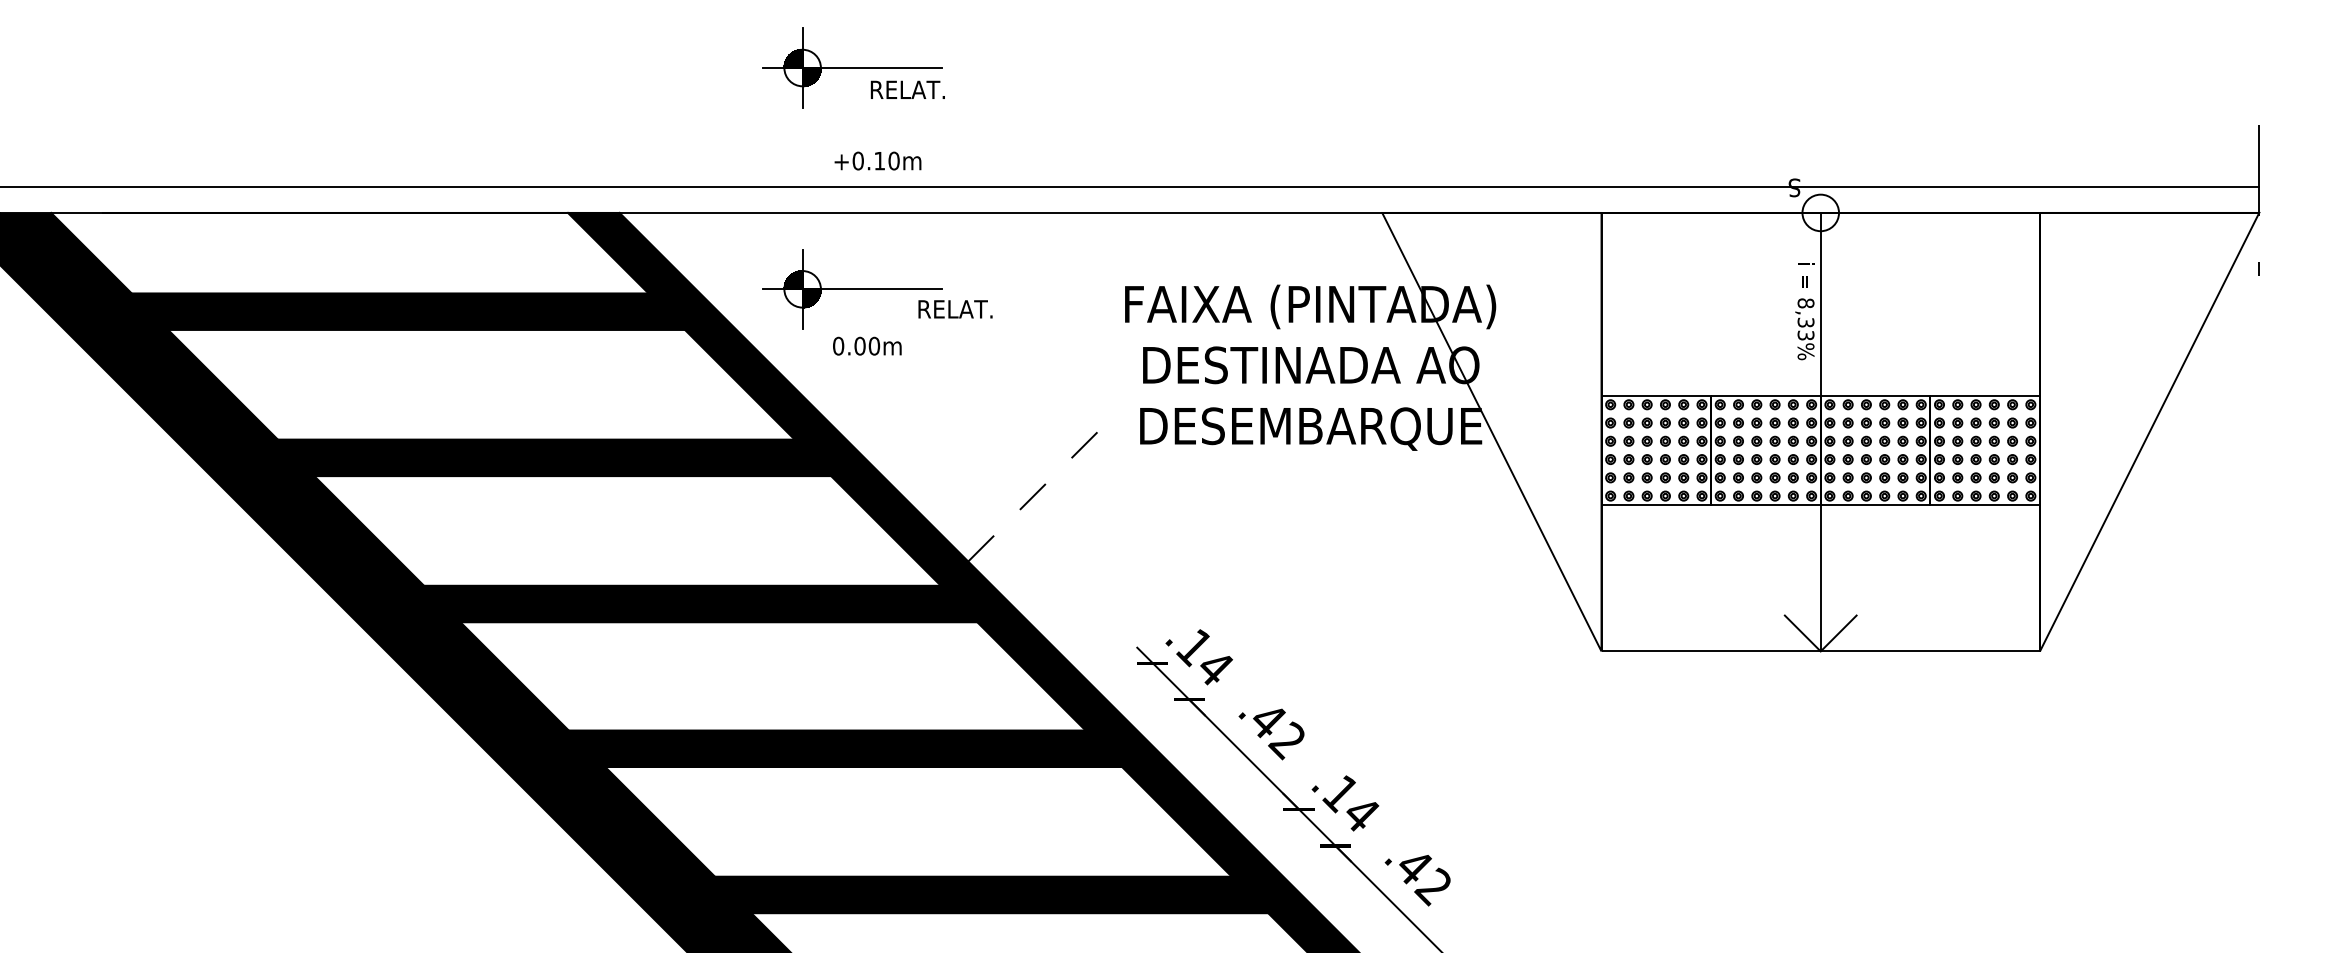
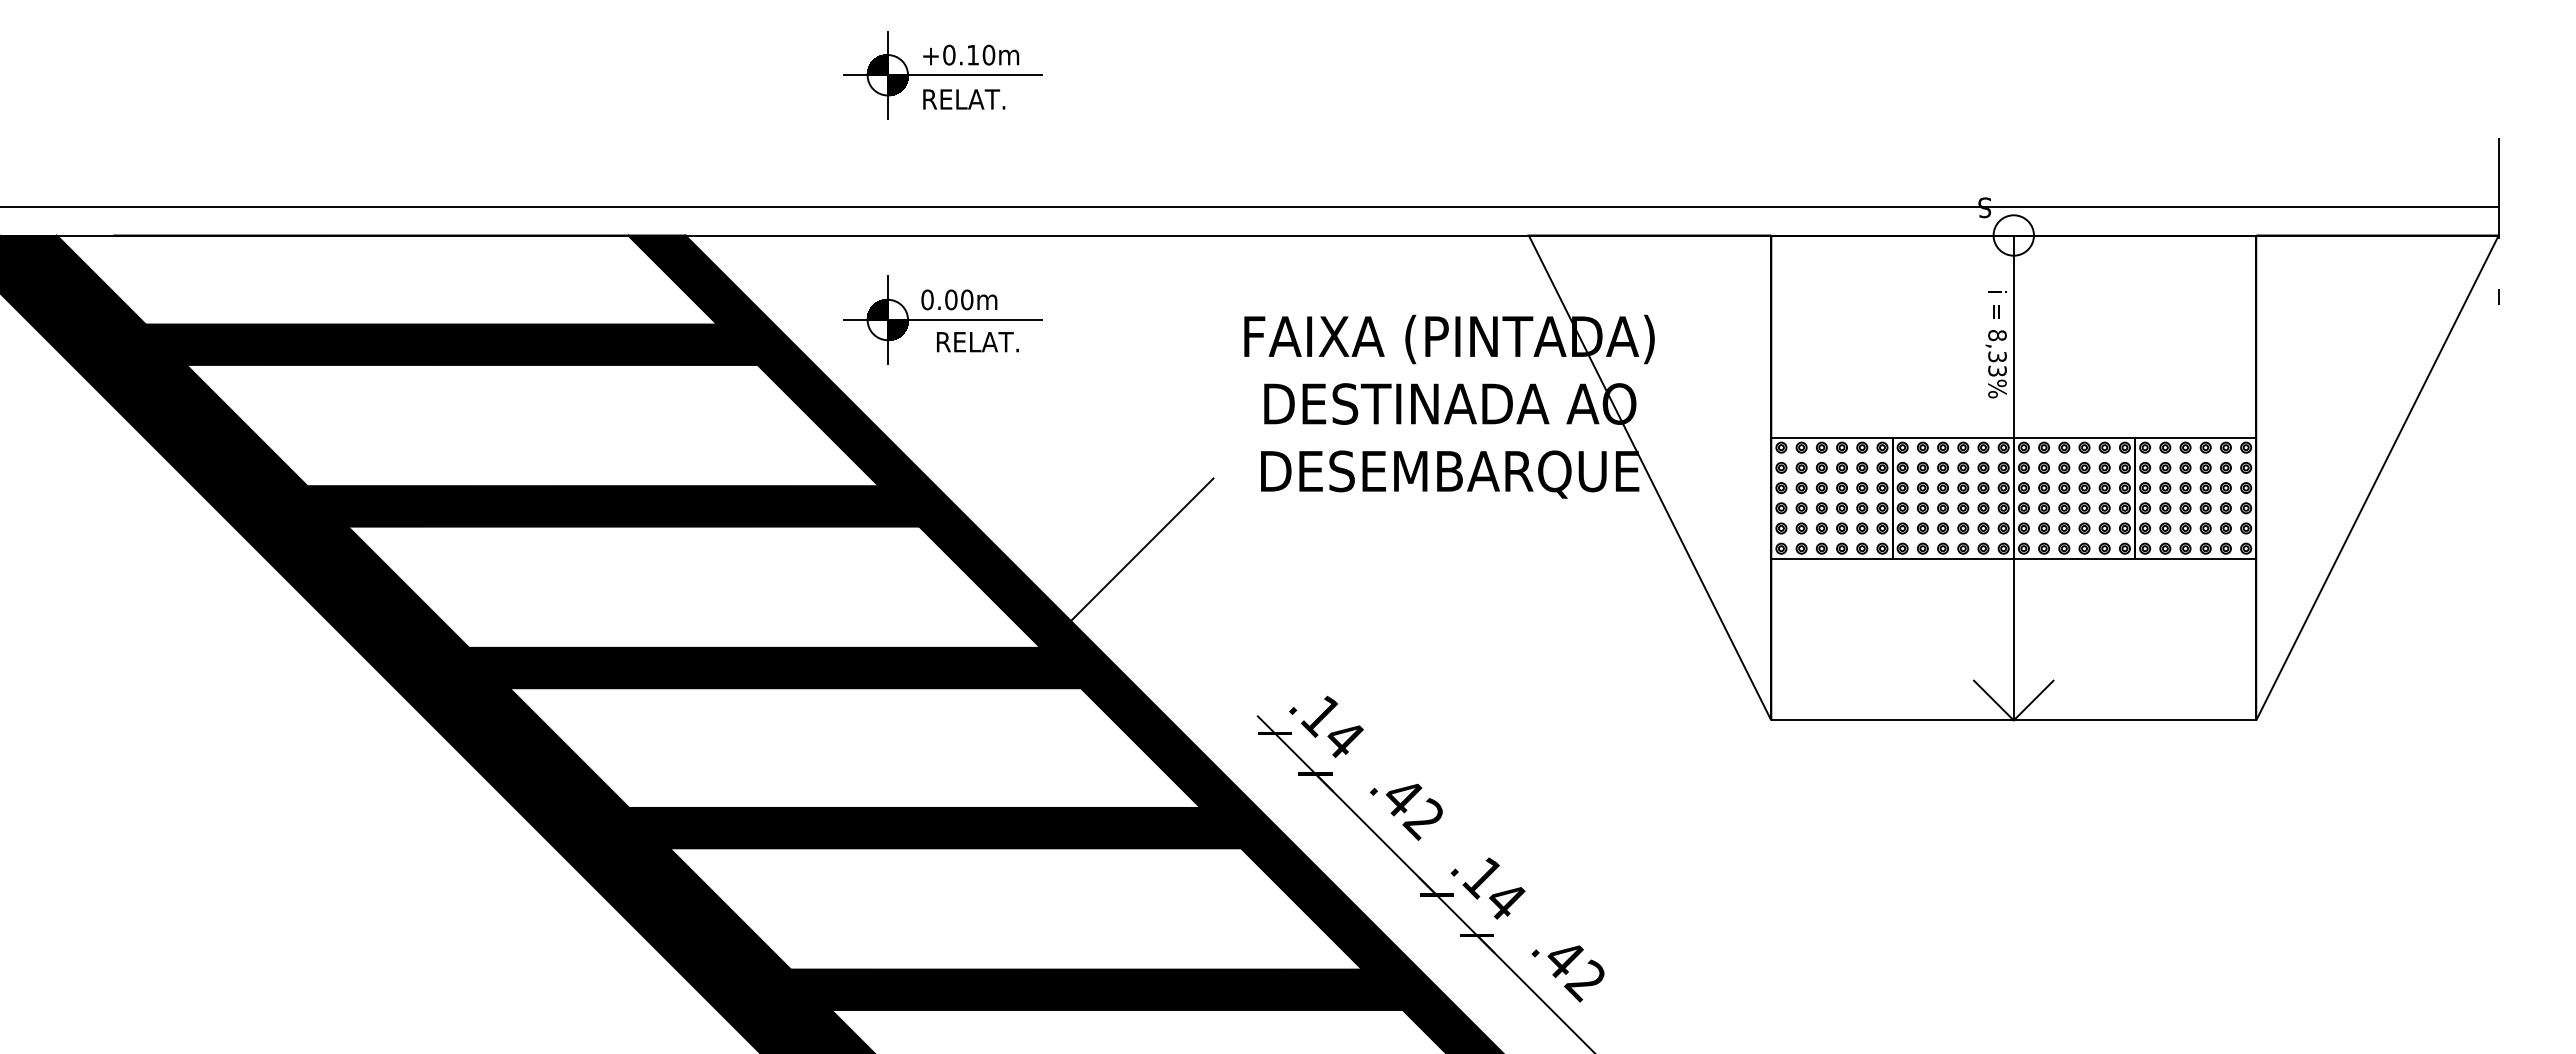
text: (908, 89) -> (964, 99), moved
text: (878, 160) -> (971, 54), moved
text: (955, 309) -> (977, 342), moved
text: (867, 345) -> (959, 299), moved
line: (1032, 496) -> (1142, 549), dashed -> solid

